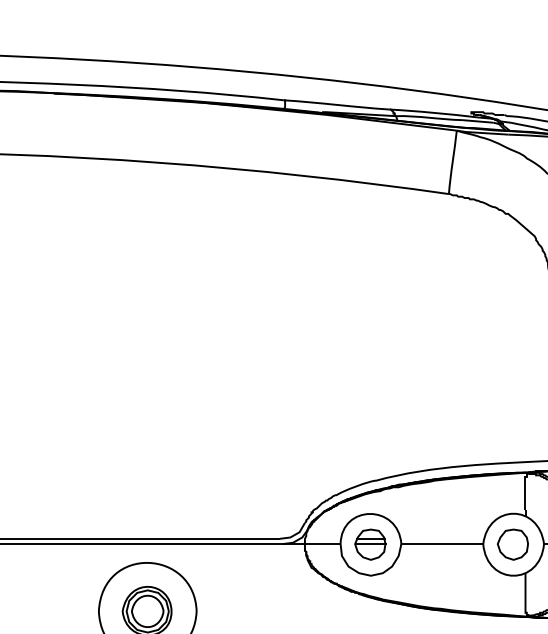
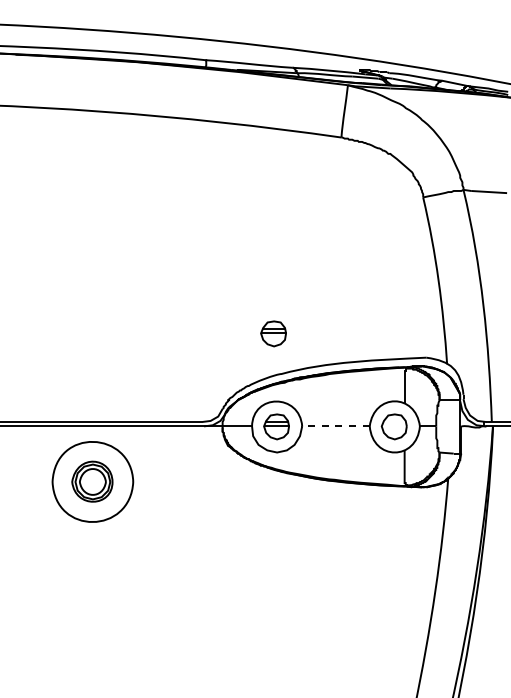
part: (366, 431) -> (273, 333), added
line: (441, 544) -> (335, 426), solid -> dashed

